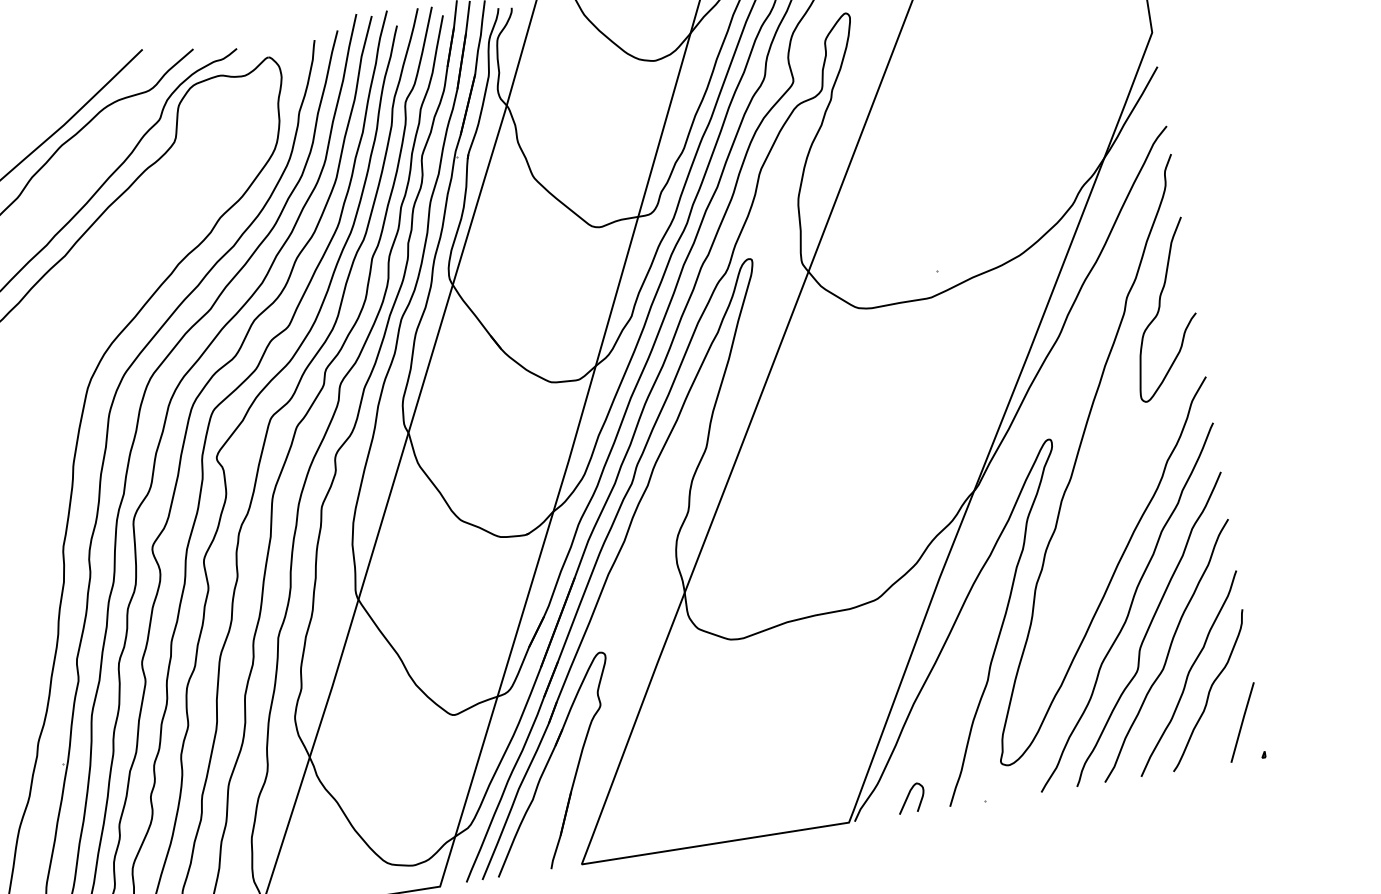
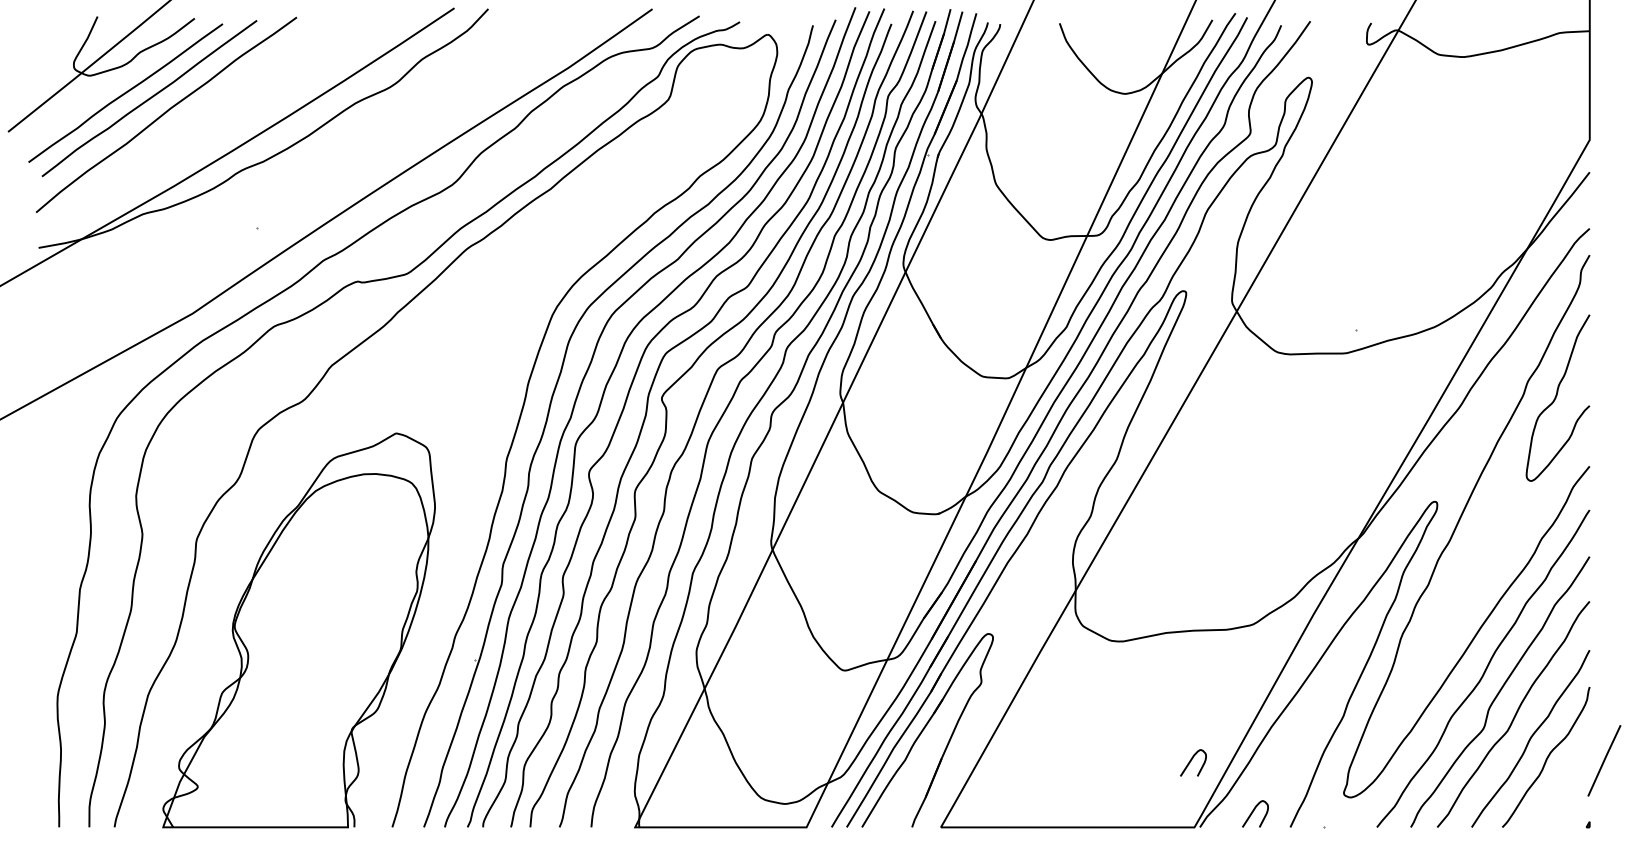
line: (1242, 722) -> (1604, 760), moved
curve: (835, 753) -> (1191, 761), added

